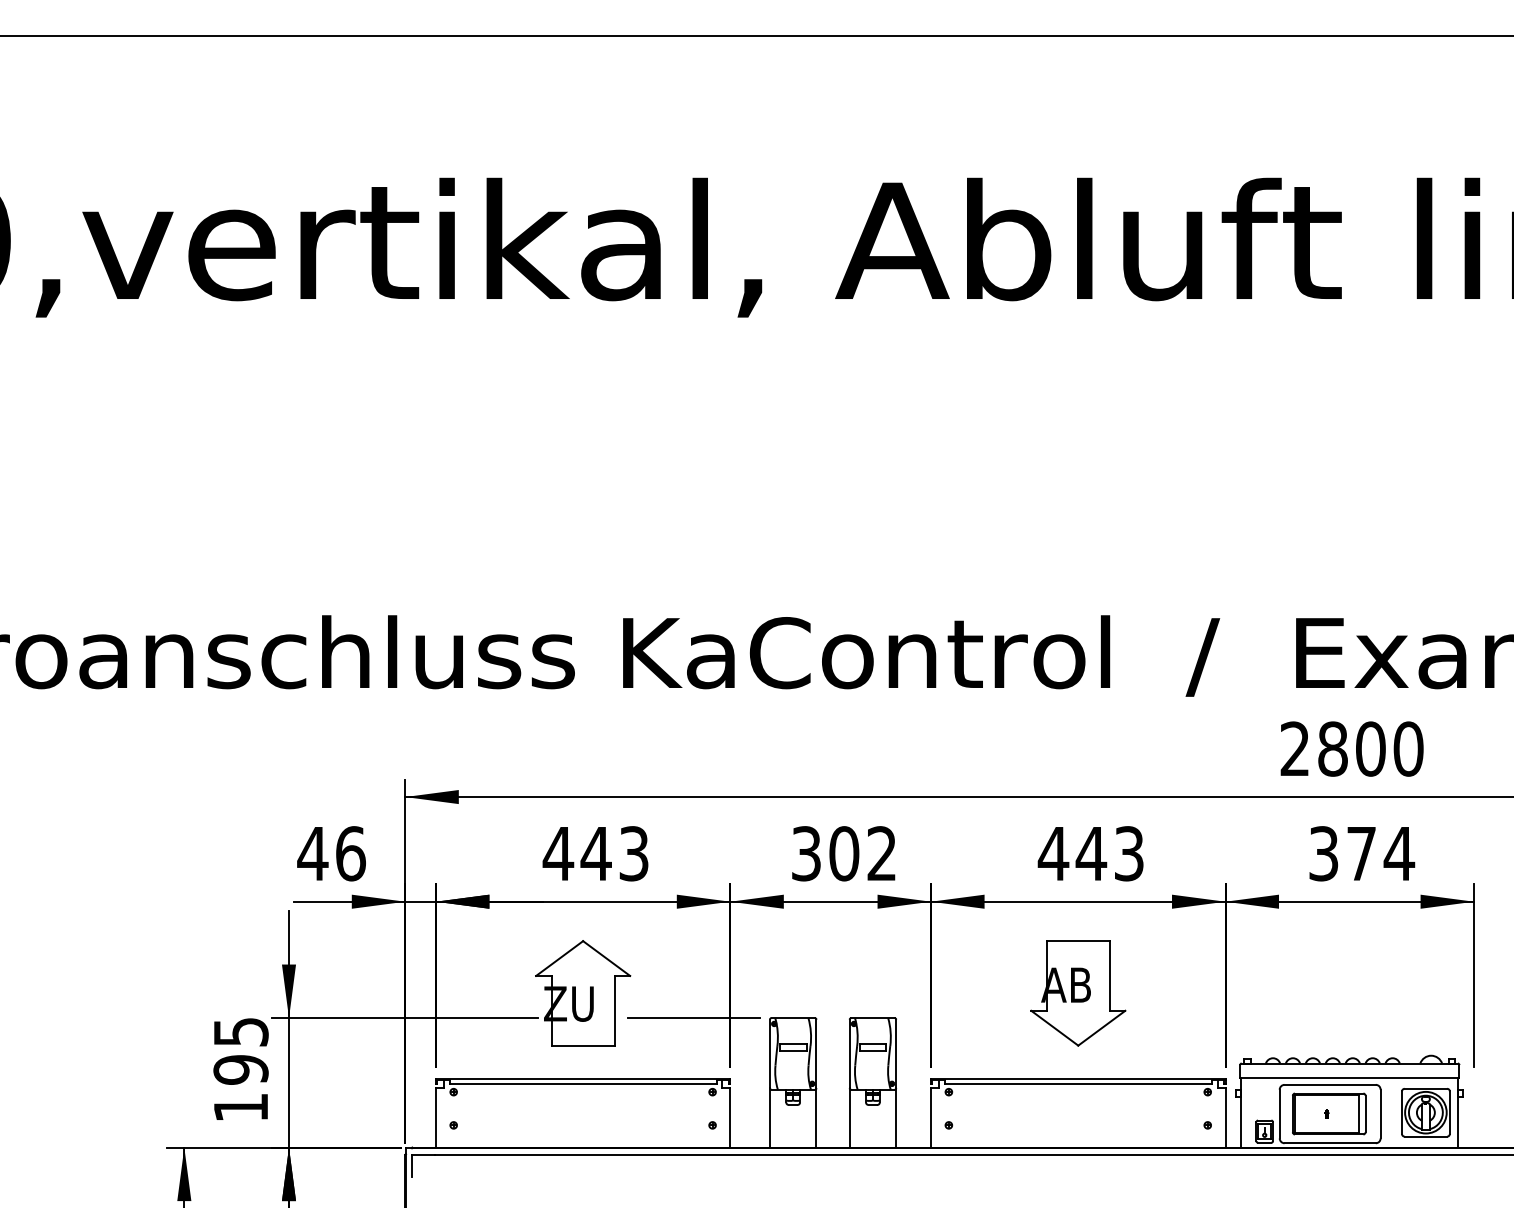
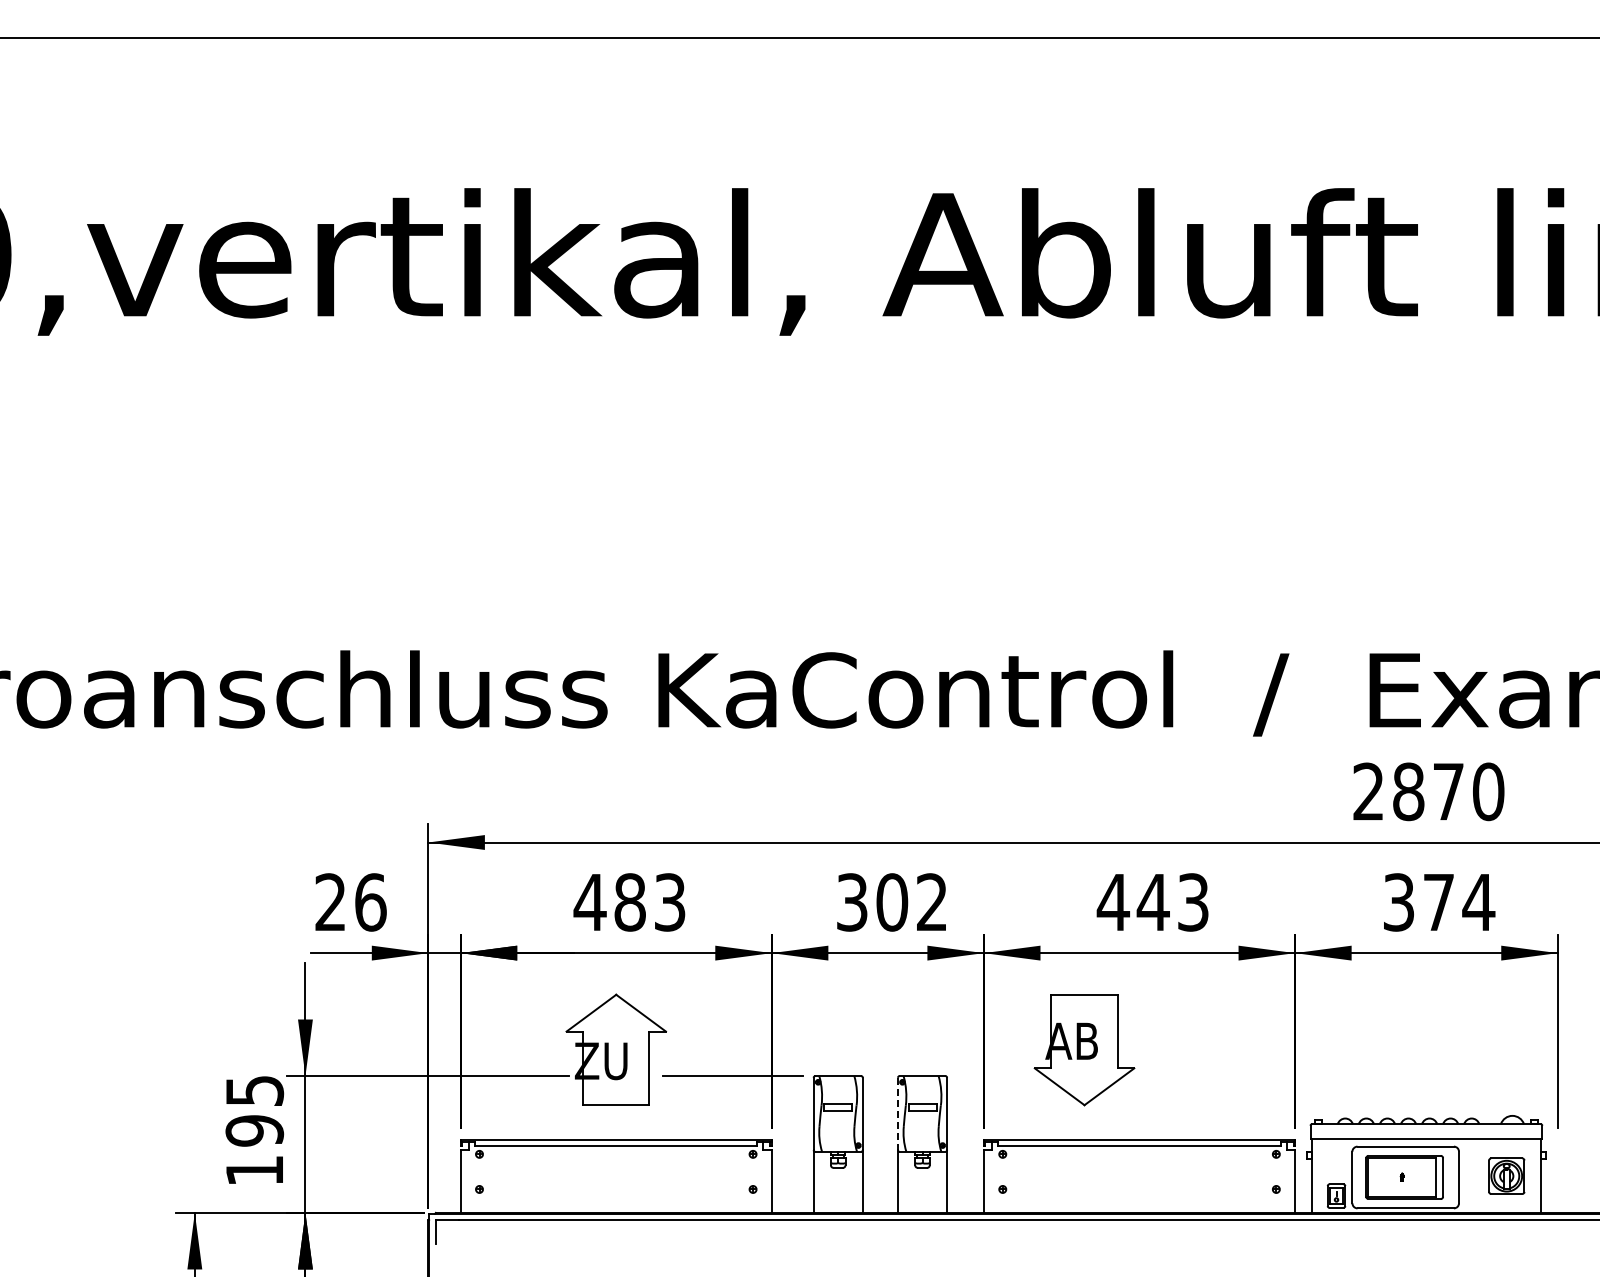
text: (1370, 748) -> (1448, 791), 2800 -> 2870
text: (312, 852) -> (330, 901), 46 -> 26
text: (595, 853) -> (629, 902), 443 -> 483
part: (1078, 993) -> (1084, 1050), moved
line: (849, 1054) -> (897, 1114), solid -> dashed
part: (1425, 1113) -> (1506, 1176), size x0.7

